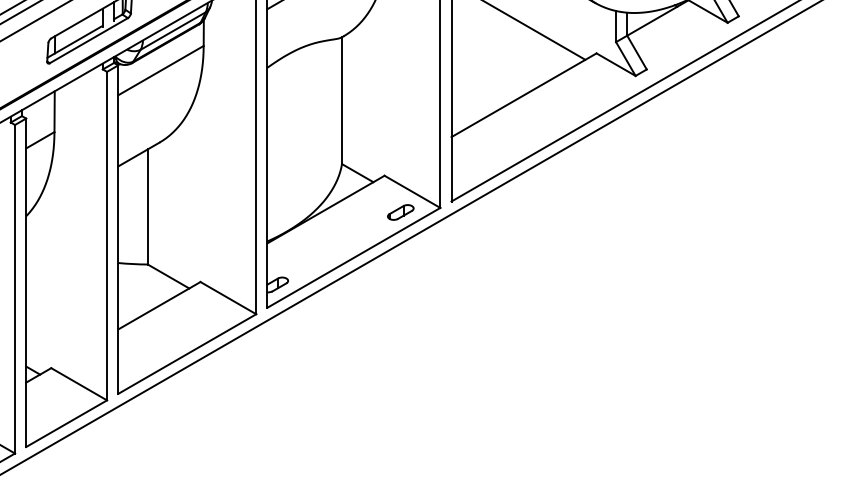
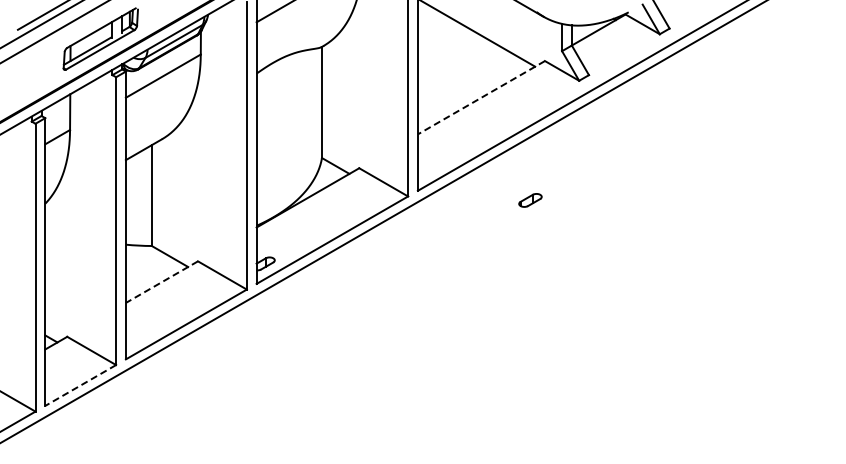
line: (524, 95) -> (481, 97), solid -> dashed
part: (400, 212) -> (530, 200), moved
line: (158, 306) -> (161, 282), solid -> dashed
line: (66, 423) -> (80, 385), solid -> dashed

